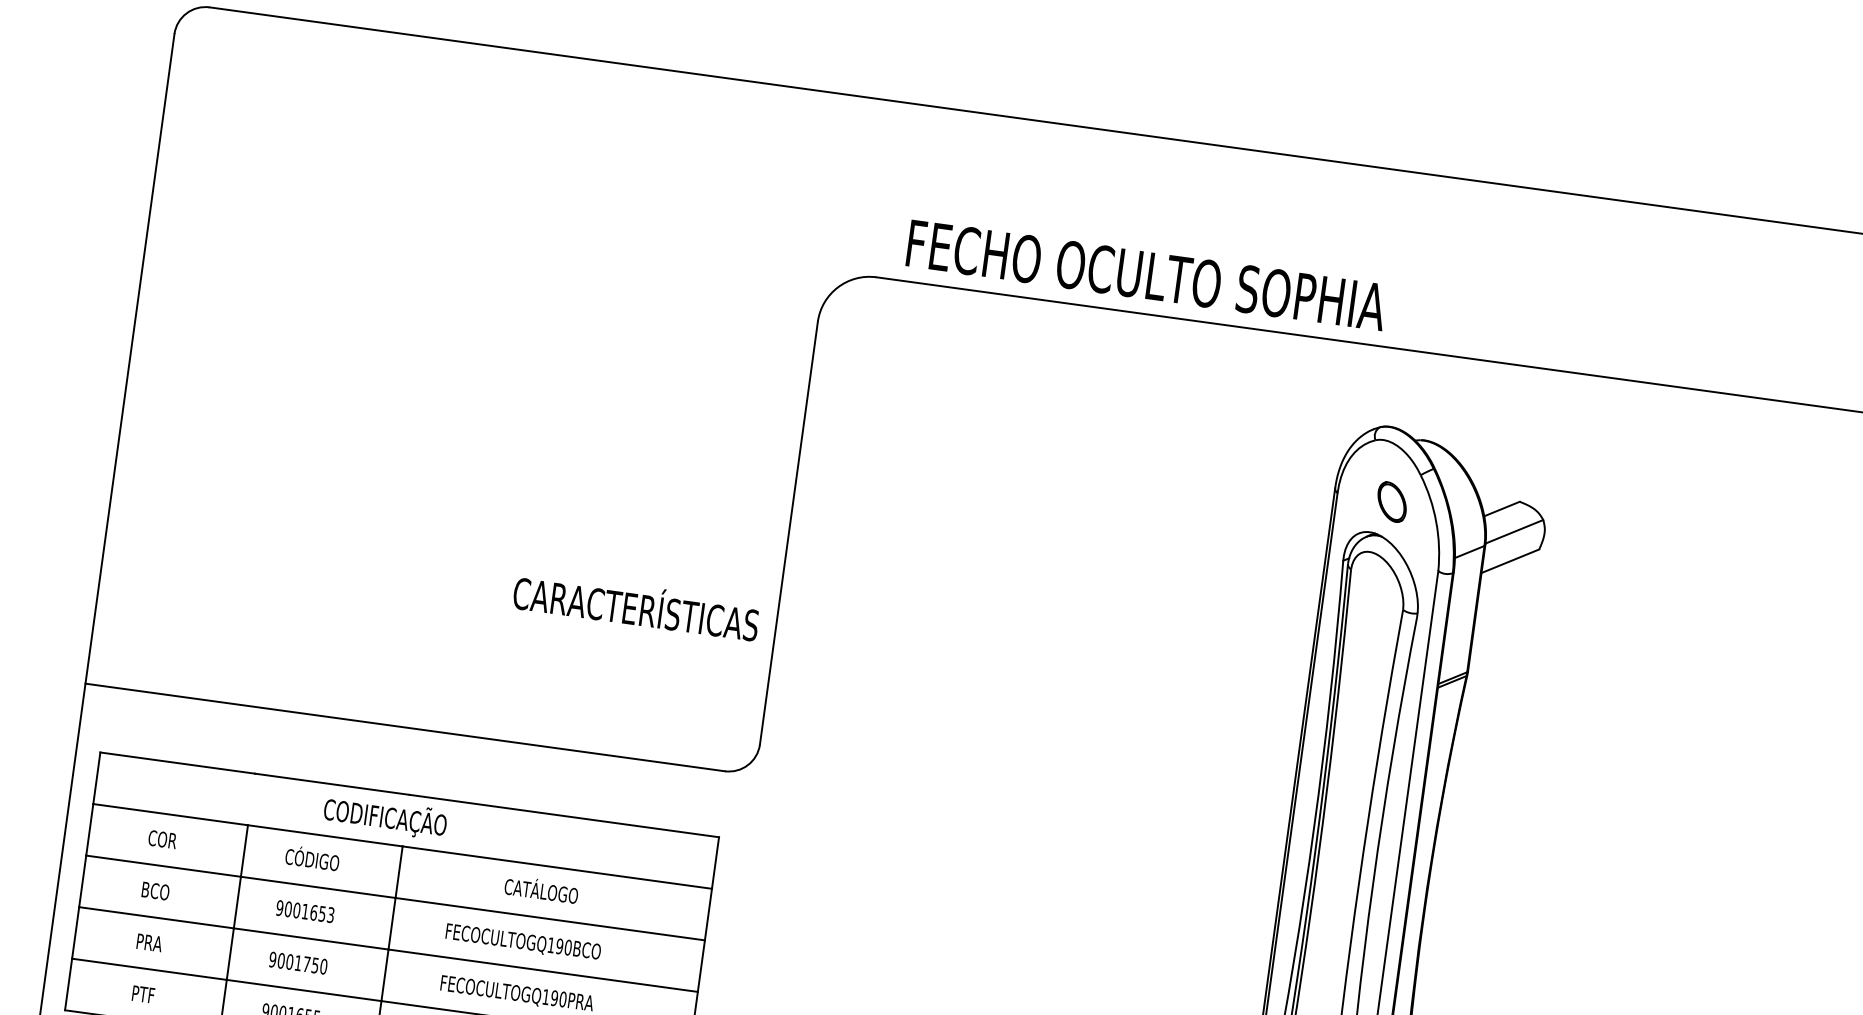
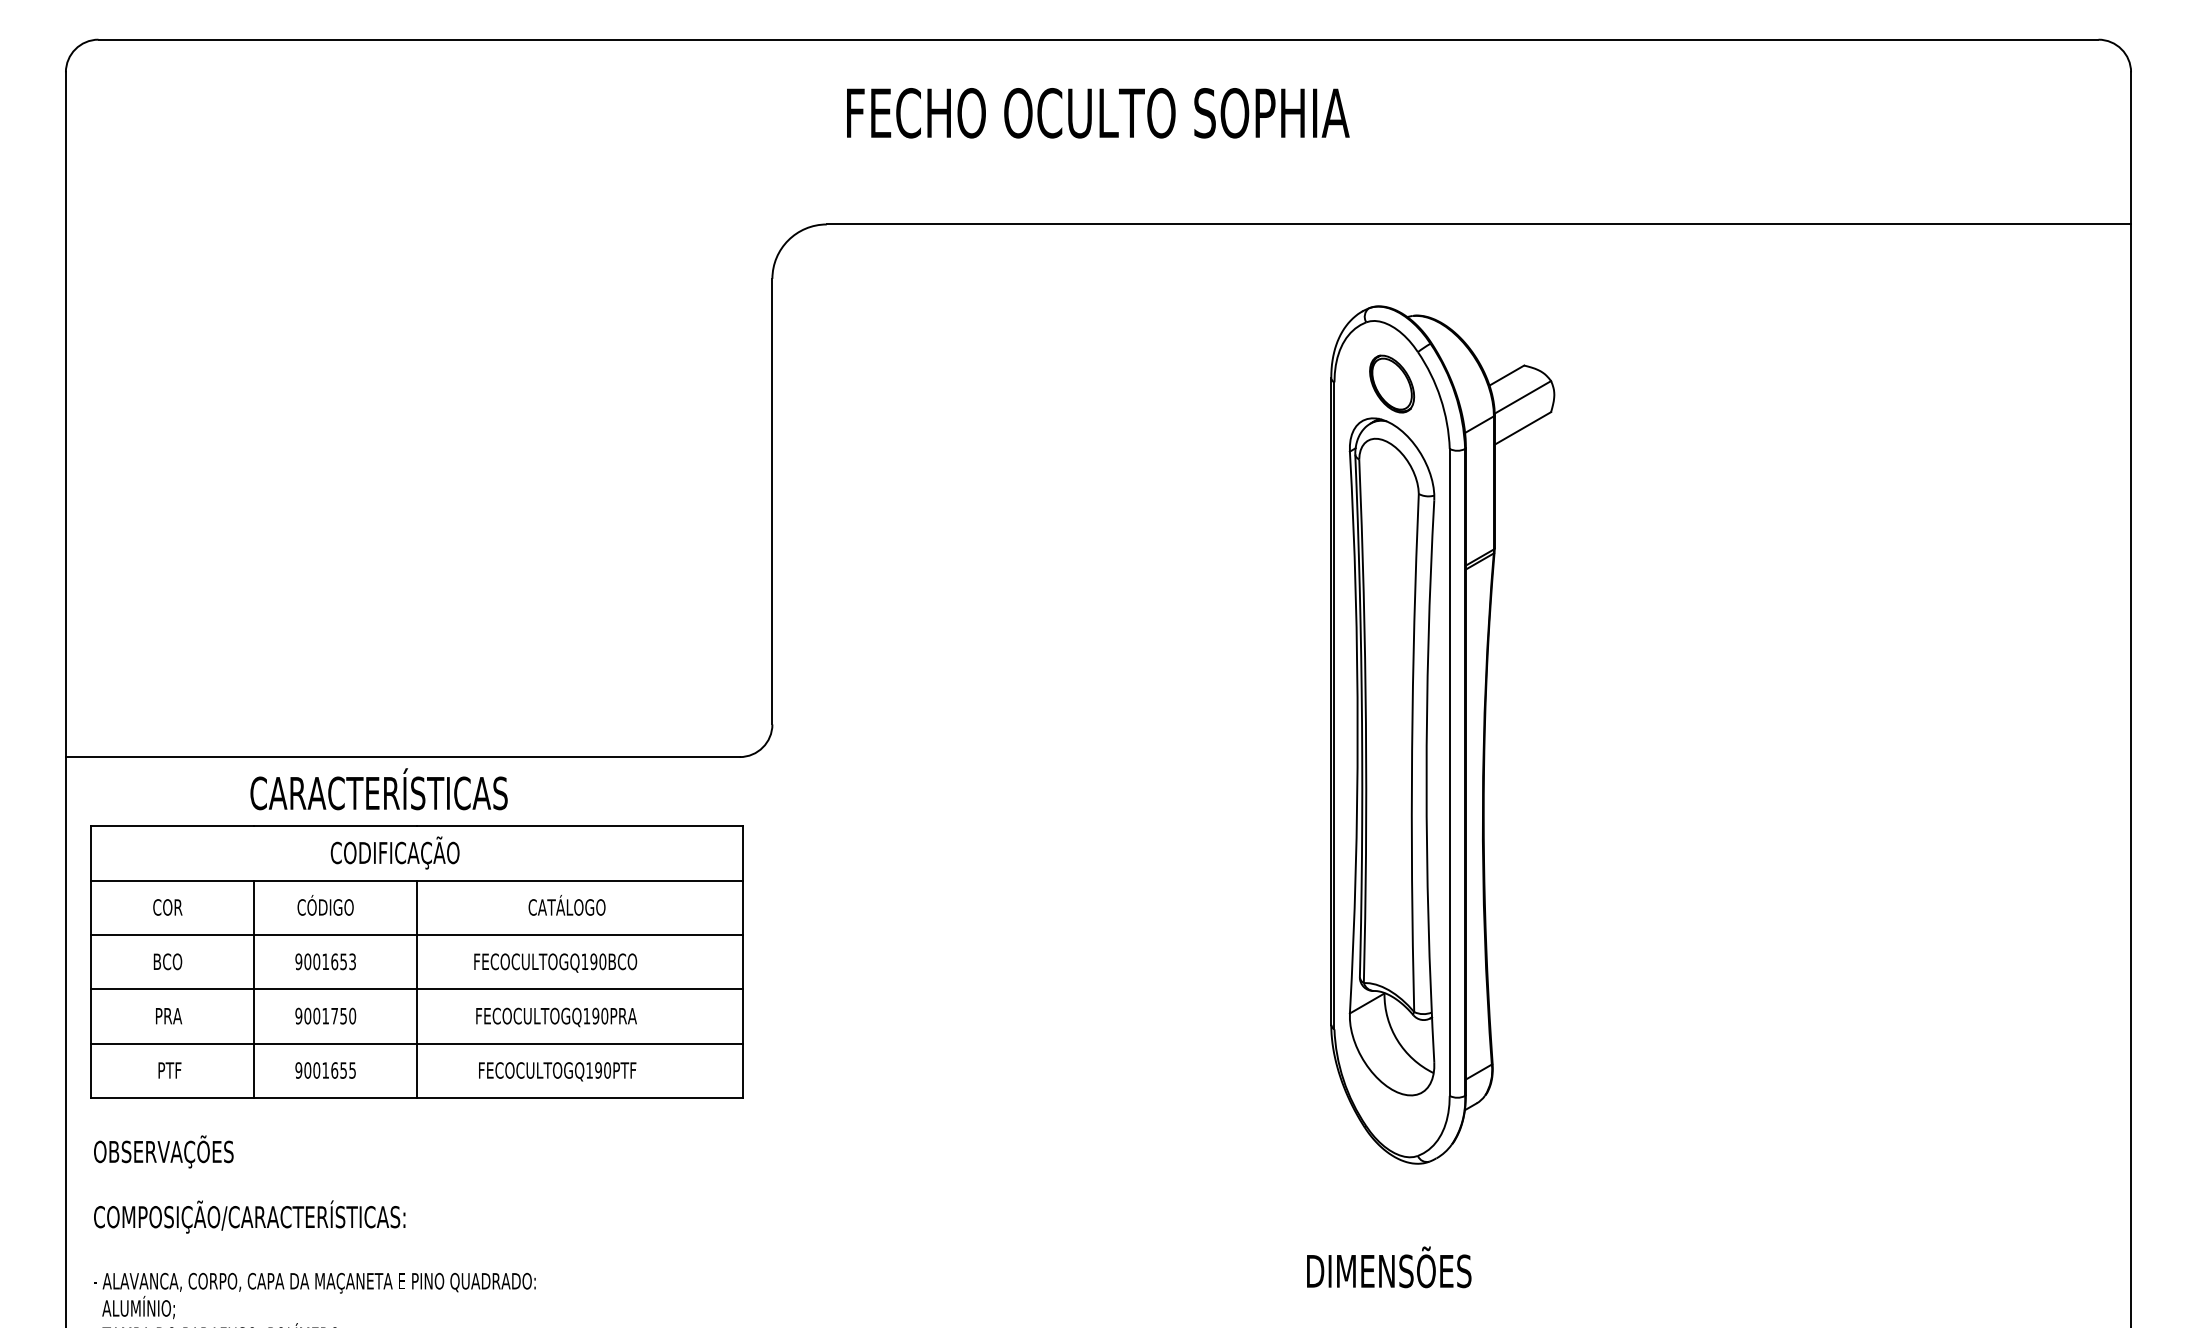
text: (1147, 275) -> (1098, 113), moved
part: (1392, 501) -> (1392, 383), size x1.43
text: (636, 605) -> (378, 789), moved

